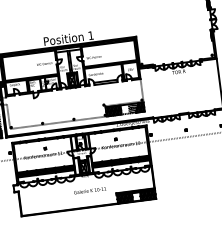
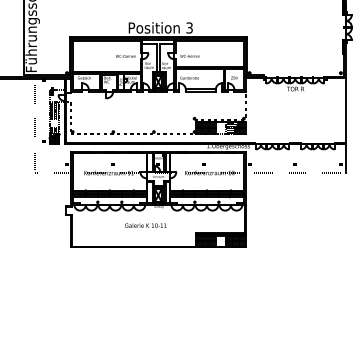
text: (90, 35) -> (189, 27), 1 -> 3
text: (89, 190) -> (145, 225), moved

